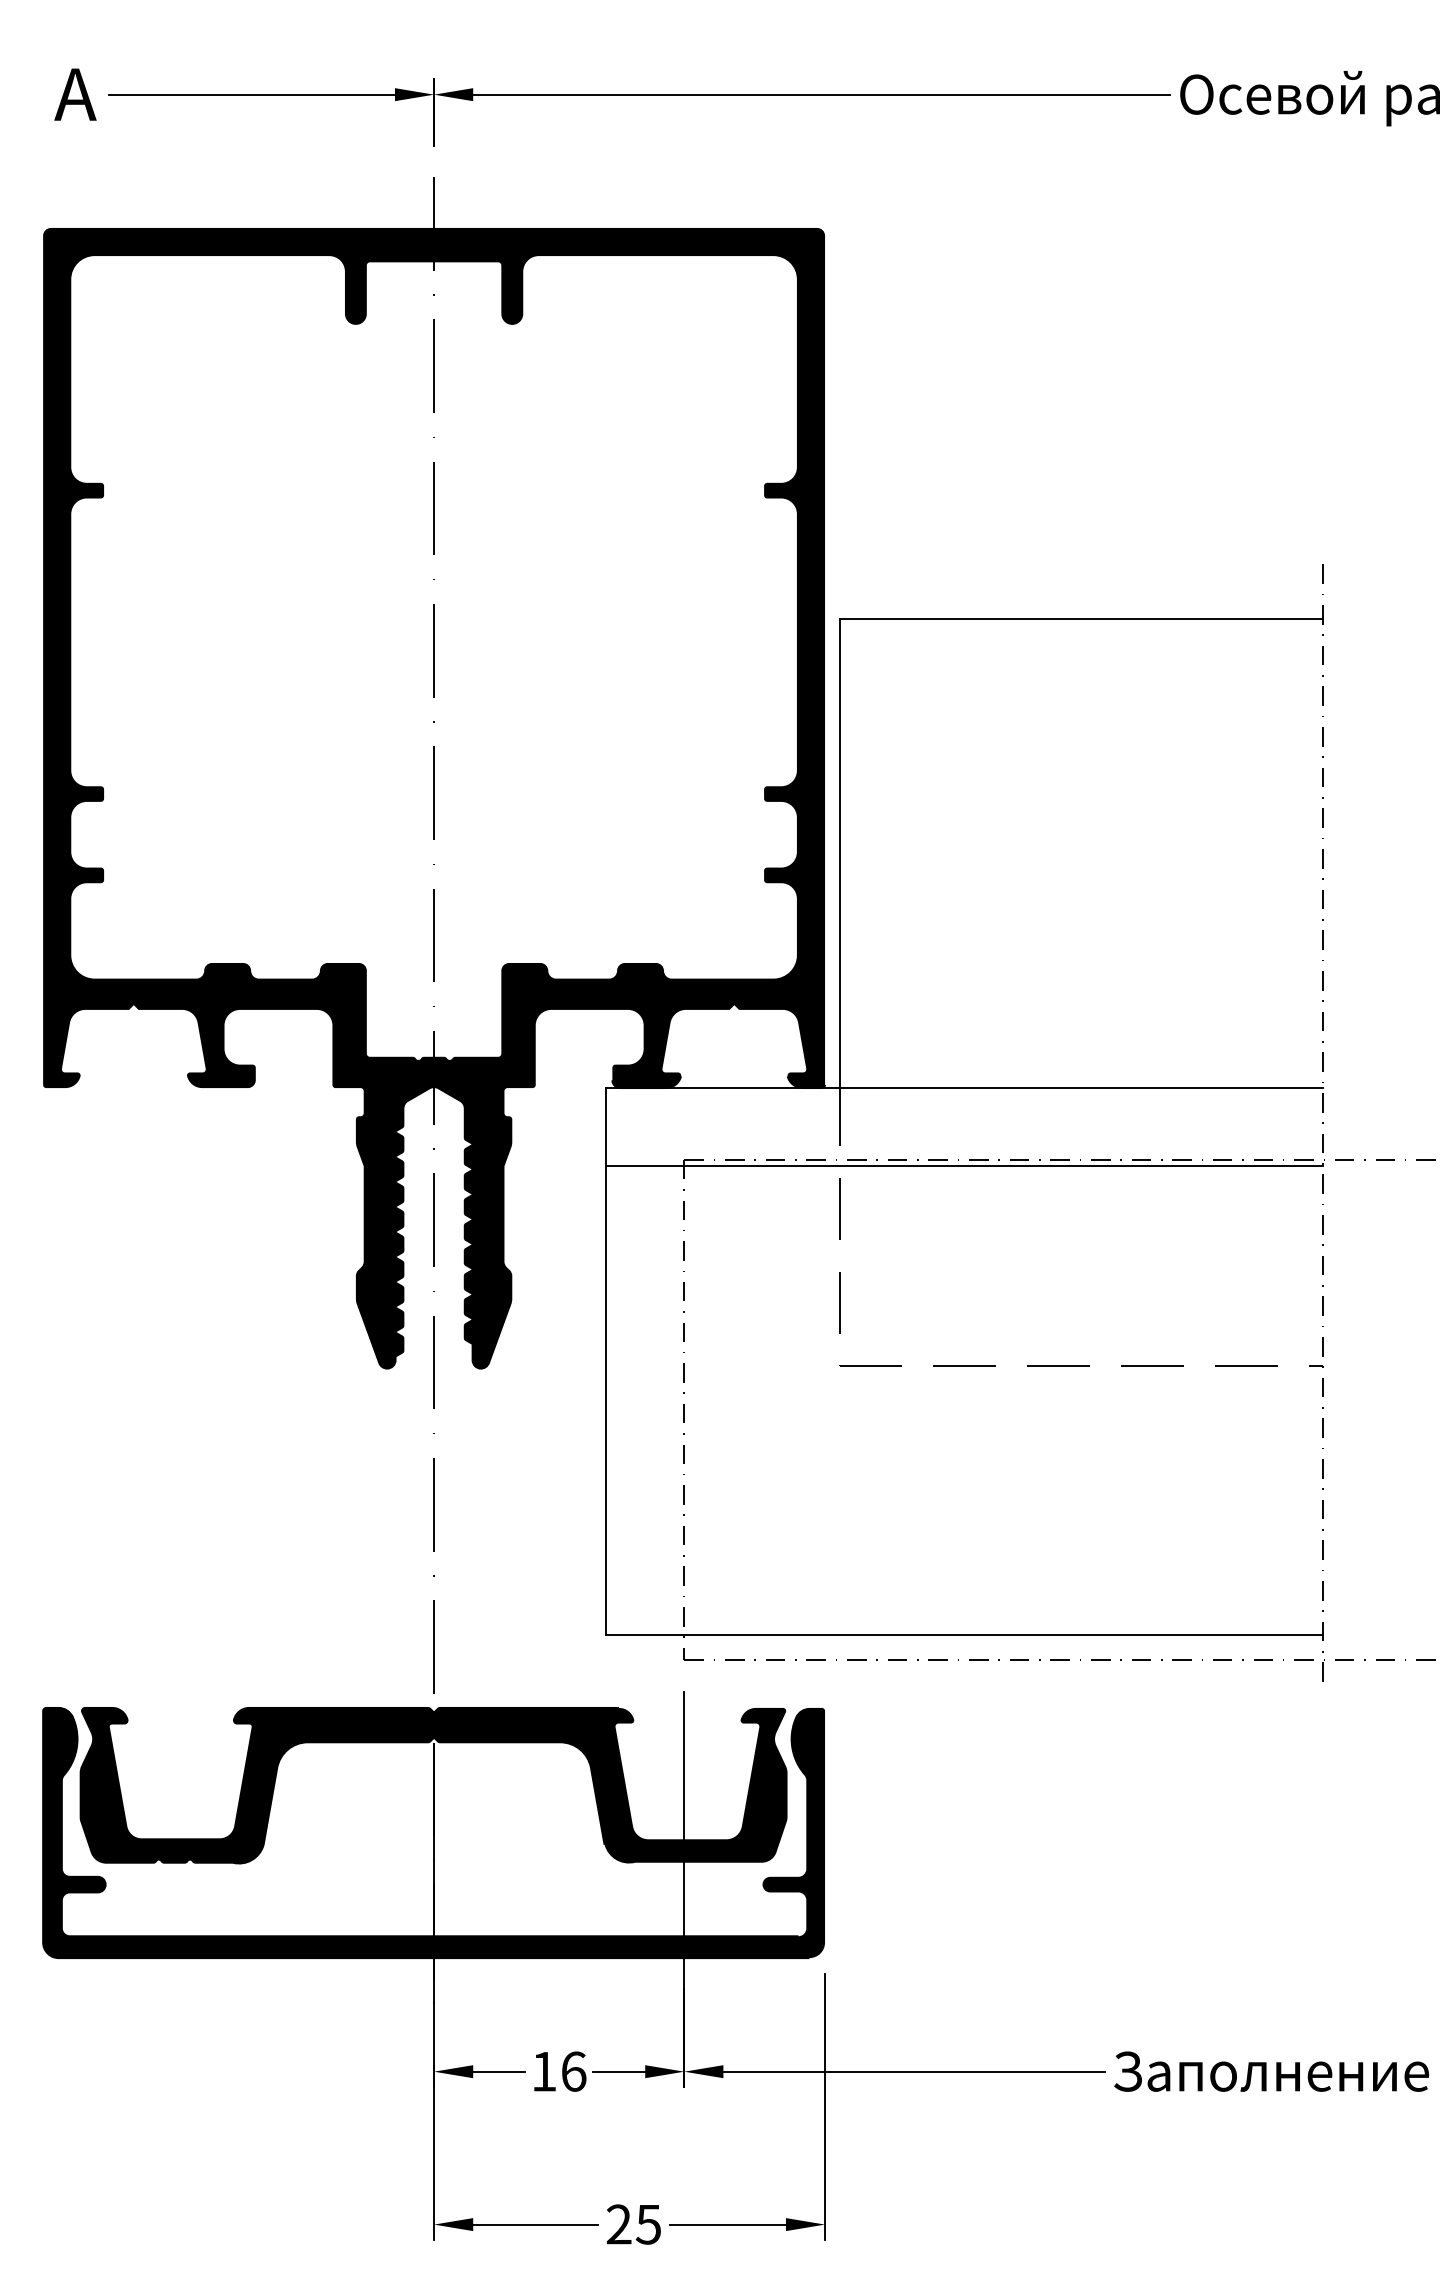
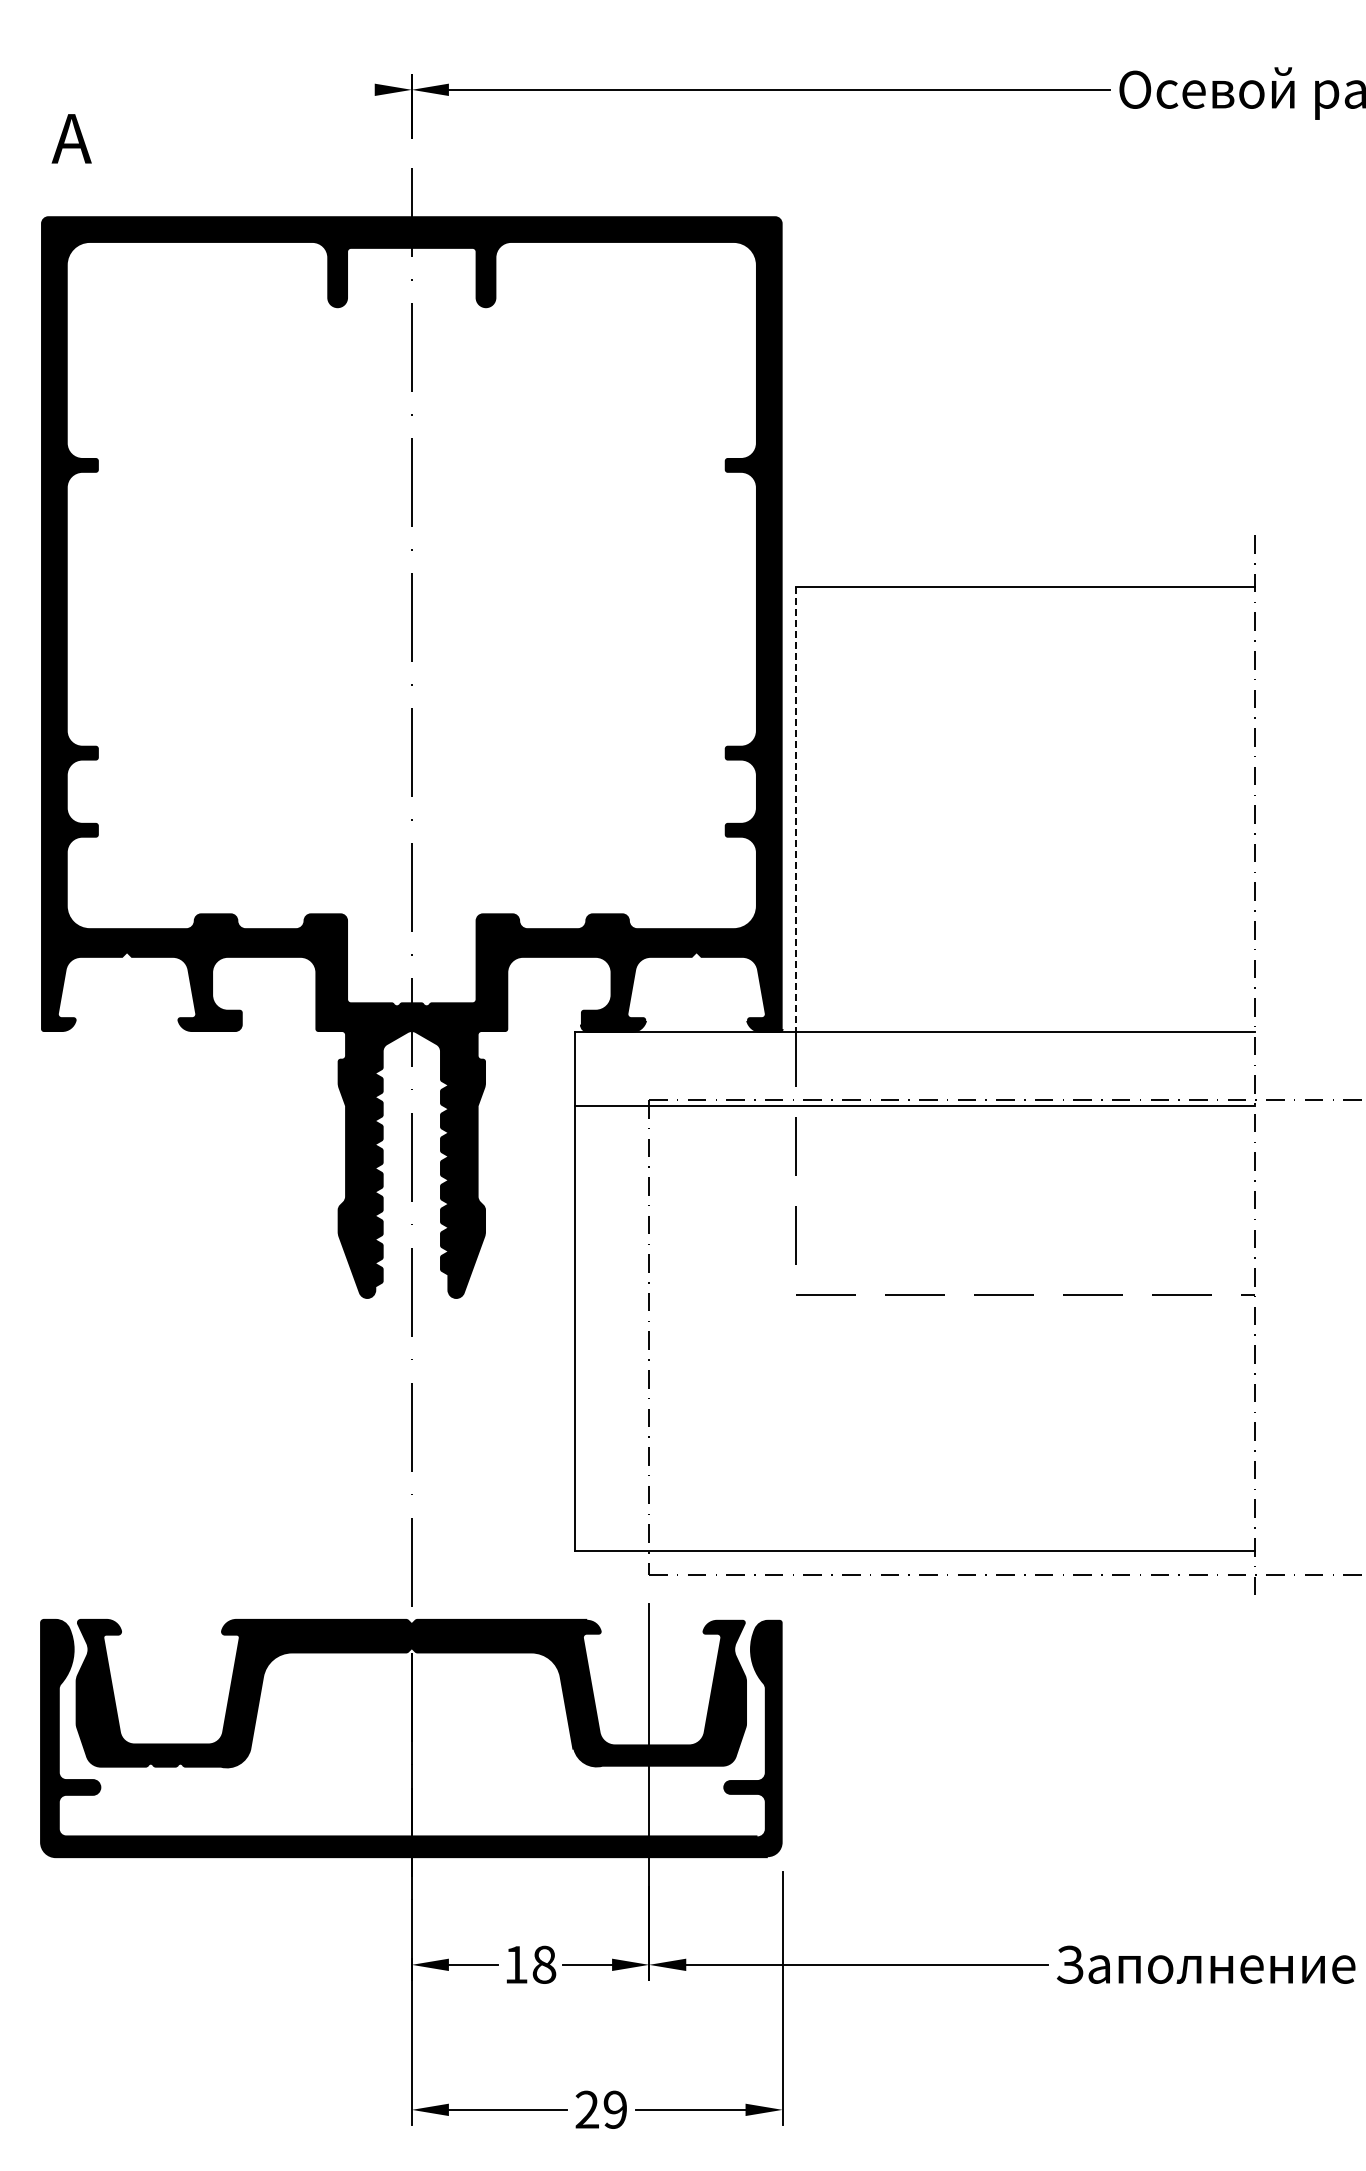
text: (75, 94) -> (71, 138), moved
line: (251, 94) -> (238, 89), removed
line: (839, 851) -> (796, 807), solid -> dashed
text: (573, 2071) -> (544, 1964), 16 -> 18
text: (647, 2224) -> (614, 2109), 25 -> 29

